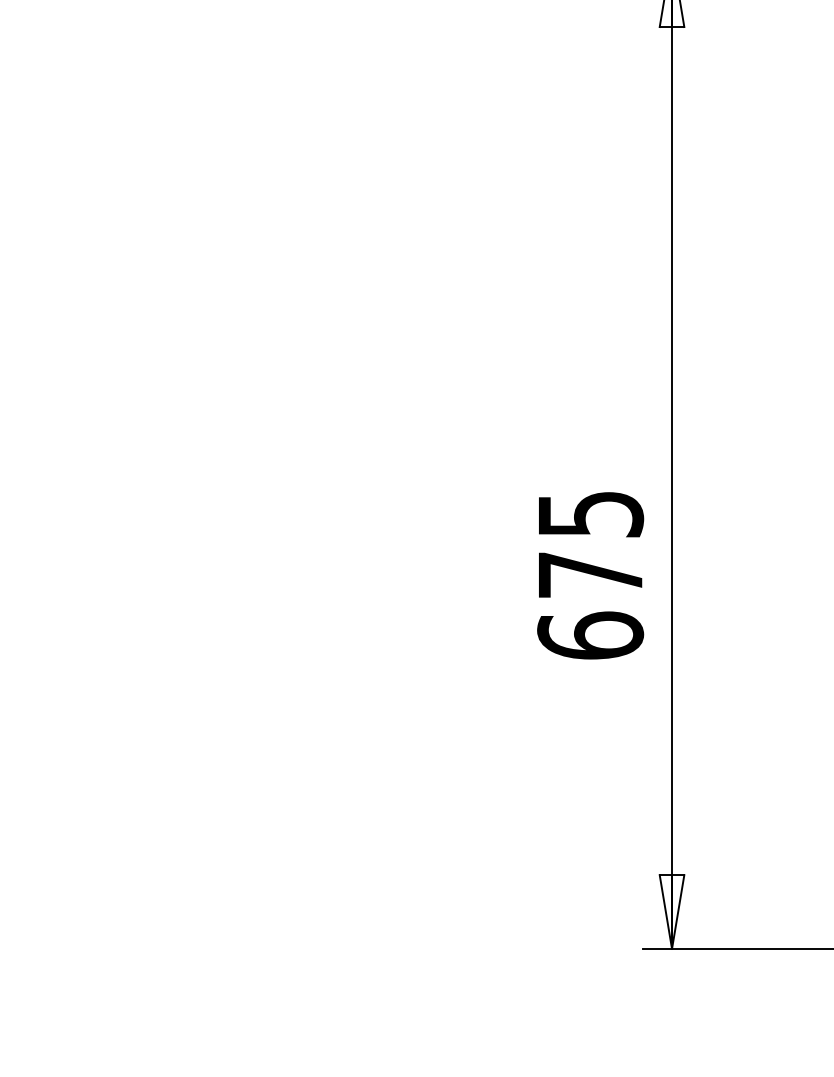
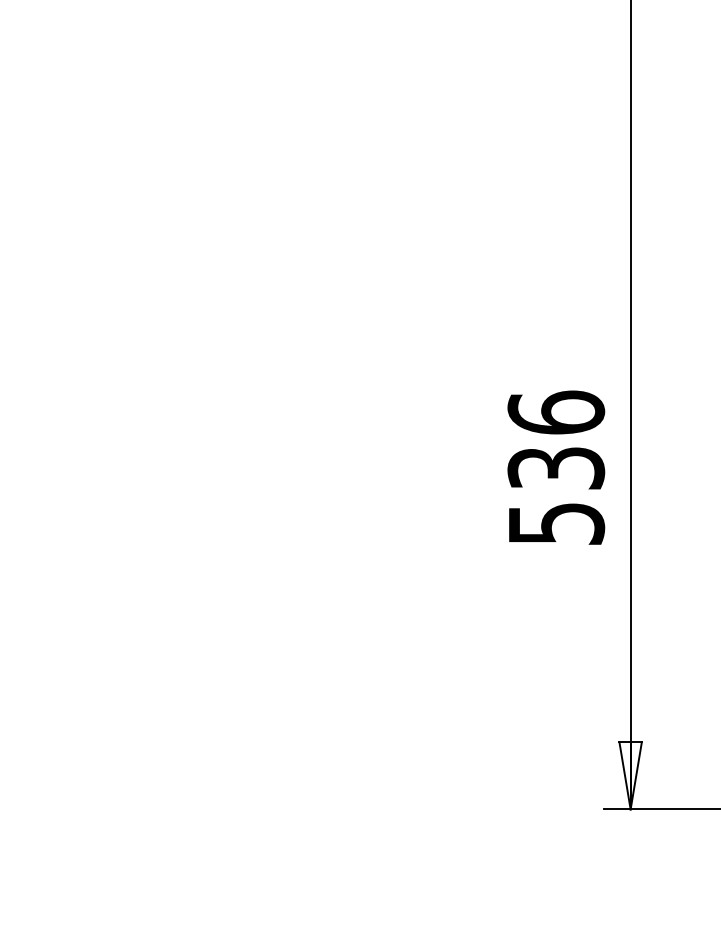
text: (590, 574) -> (556, 467), 675 -> 536

